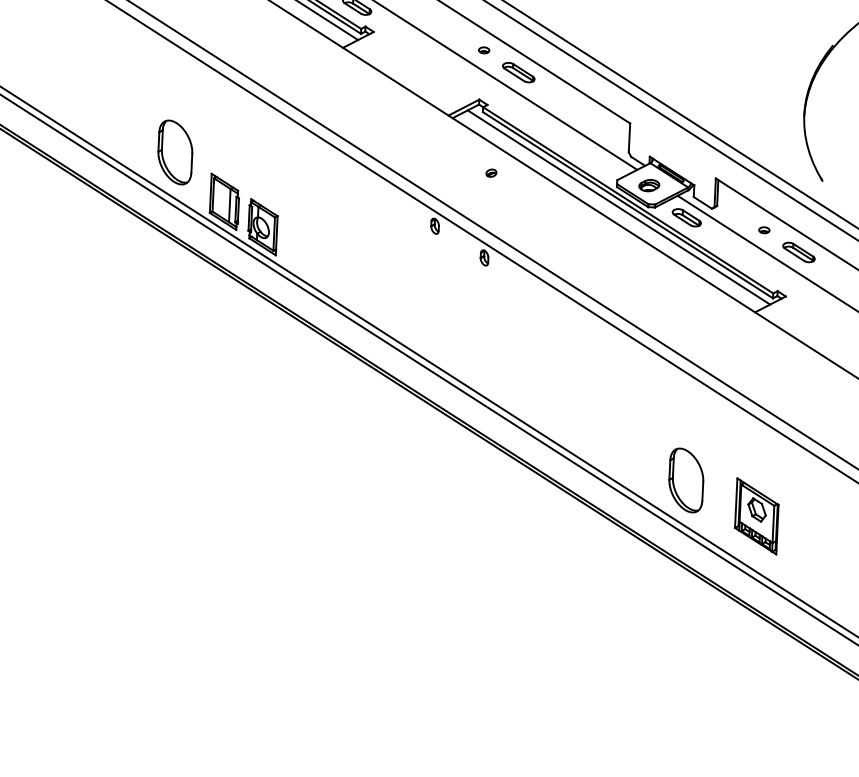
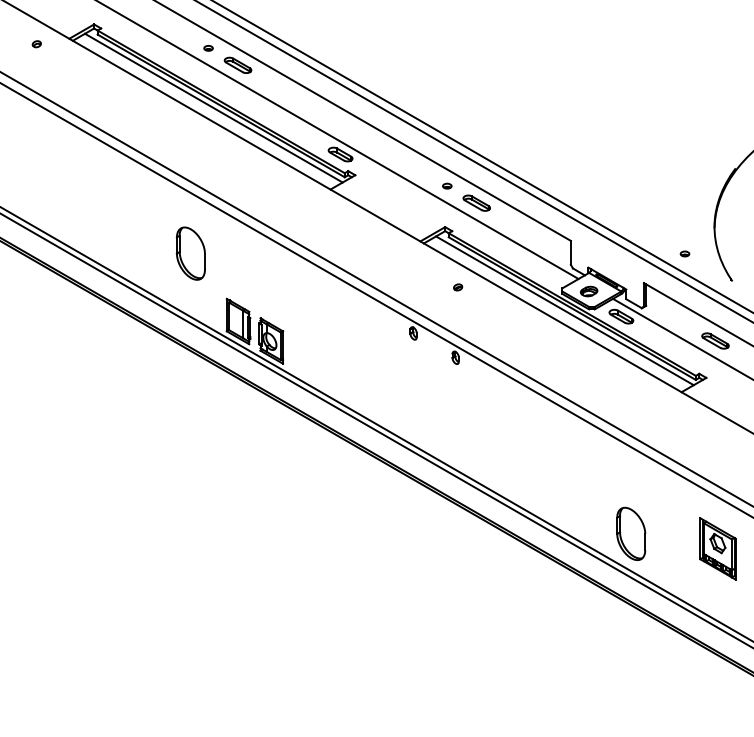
part: (174, 152) -> (190, 253), moved
part: (763, 229) -> (684, 253), moved
part: (756, 515) -> (717, 548), moved

